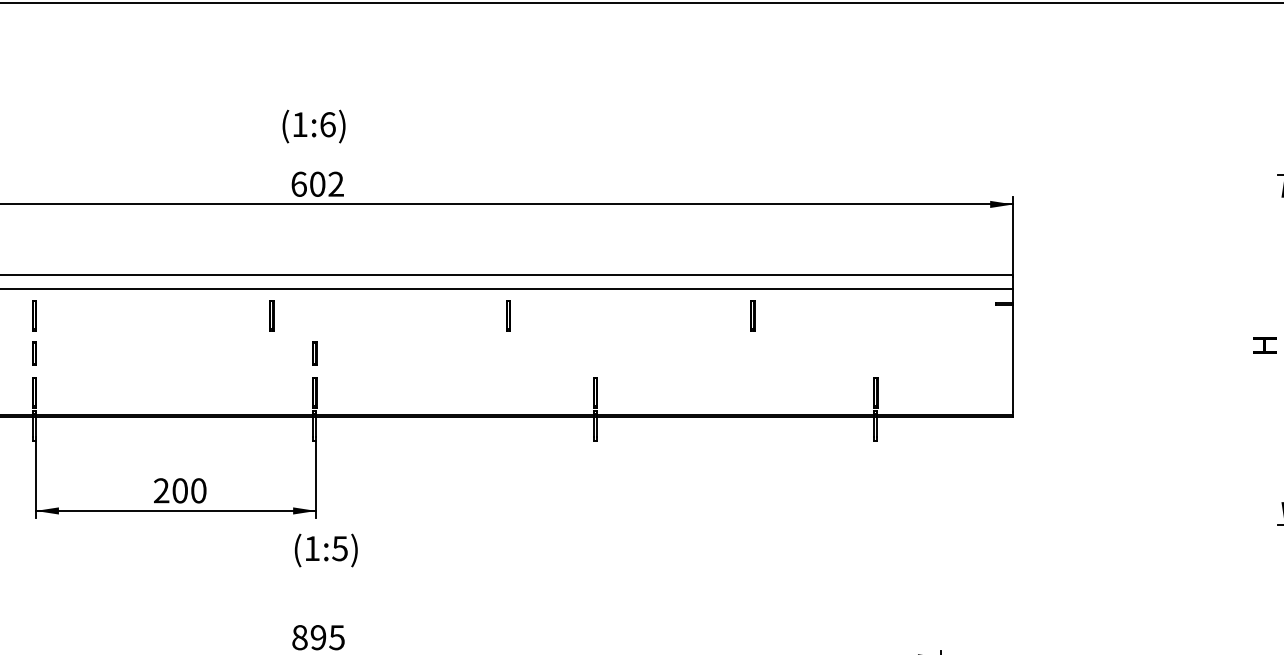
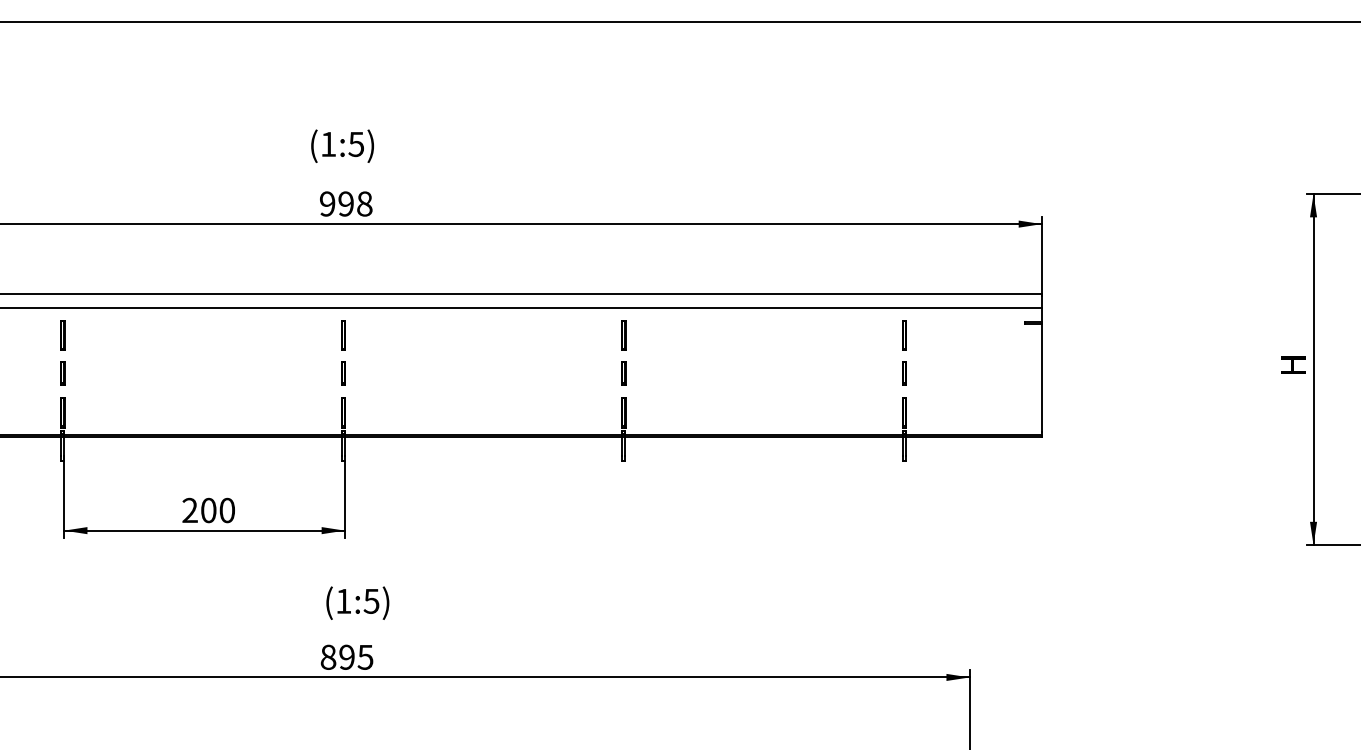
text: (327, 124) -> (356, 144), (1:6) -> (1:5)
text: (317, 183) -> (346, 203), 602 -> 998
line: (270, 315) -> (342, 335), moved
part: (507, 315) -> (623, 335), moved
line: (751, 315) -> (903, 335), moved
part: (594, 353) -> (623, 373), added
line: (874, 353) -> (903, 373), added
text: (325, 549) -> (357, 602), moved

